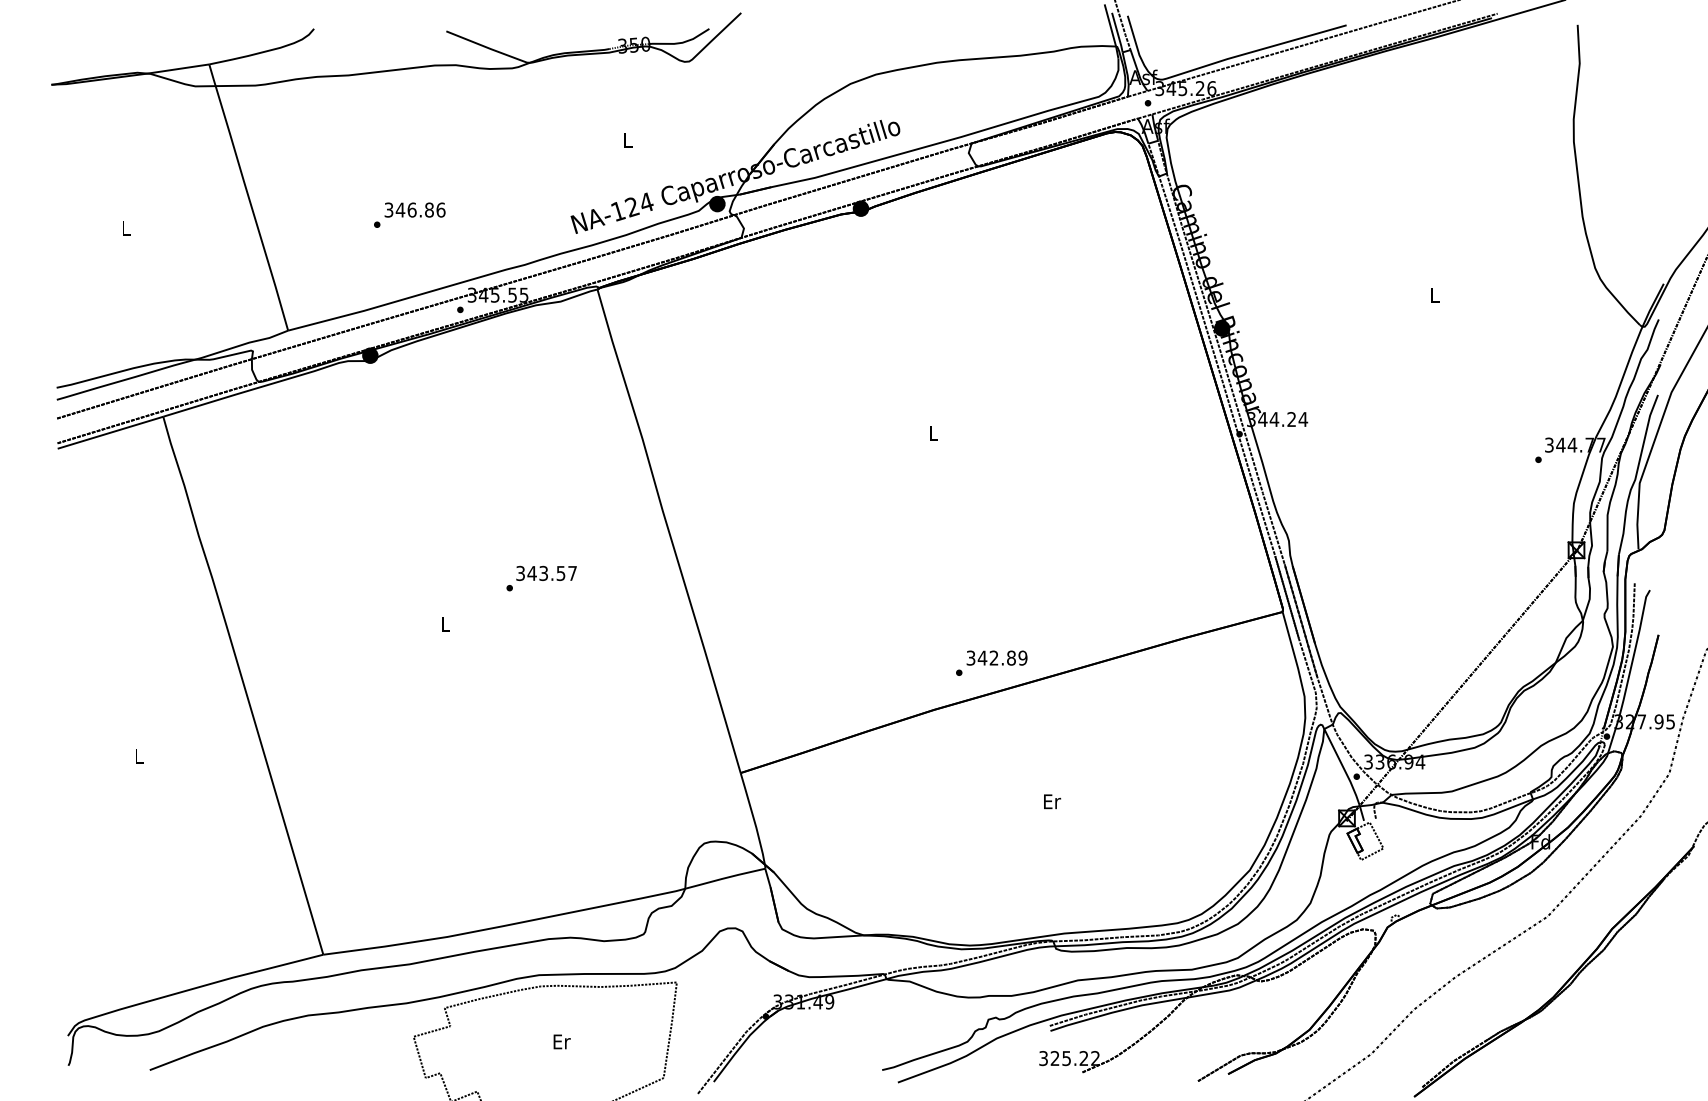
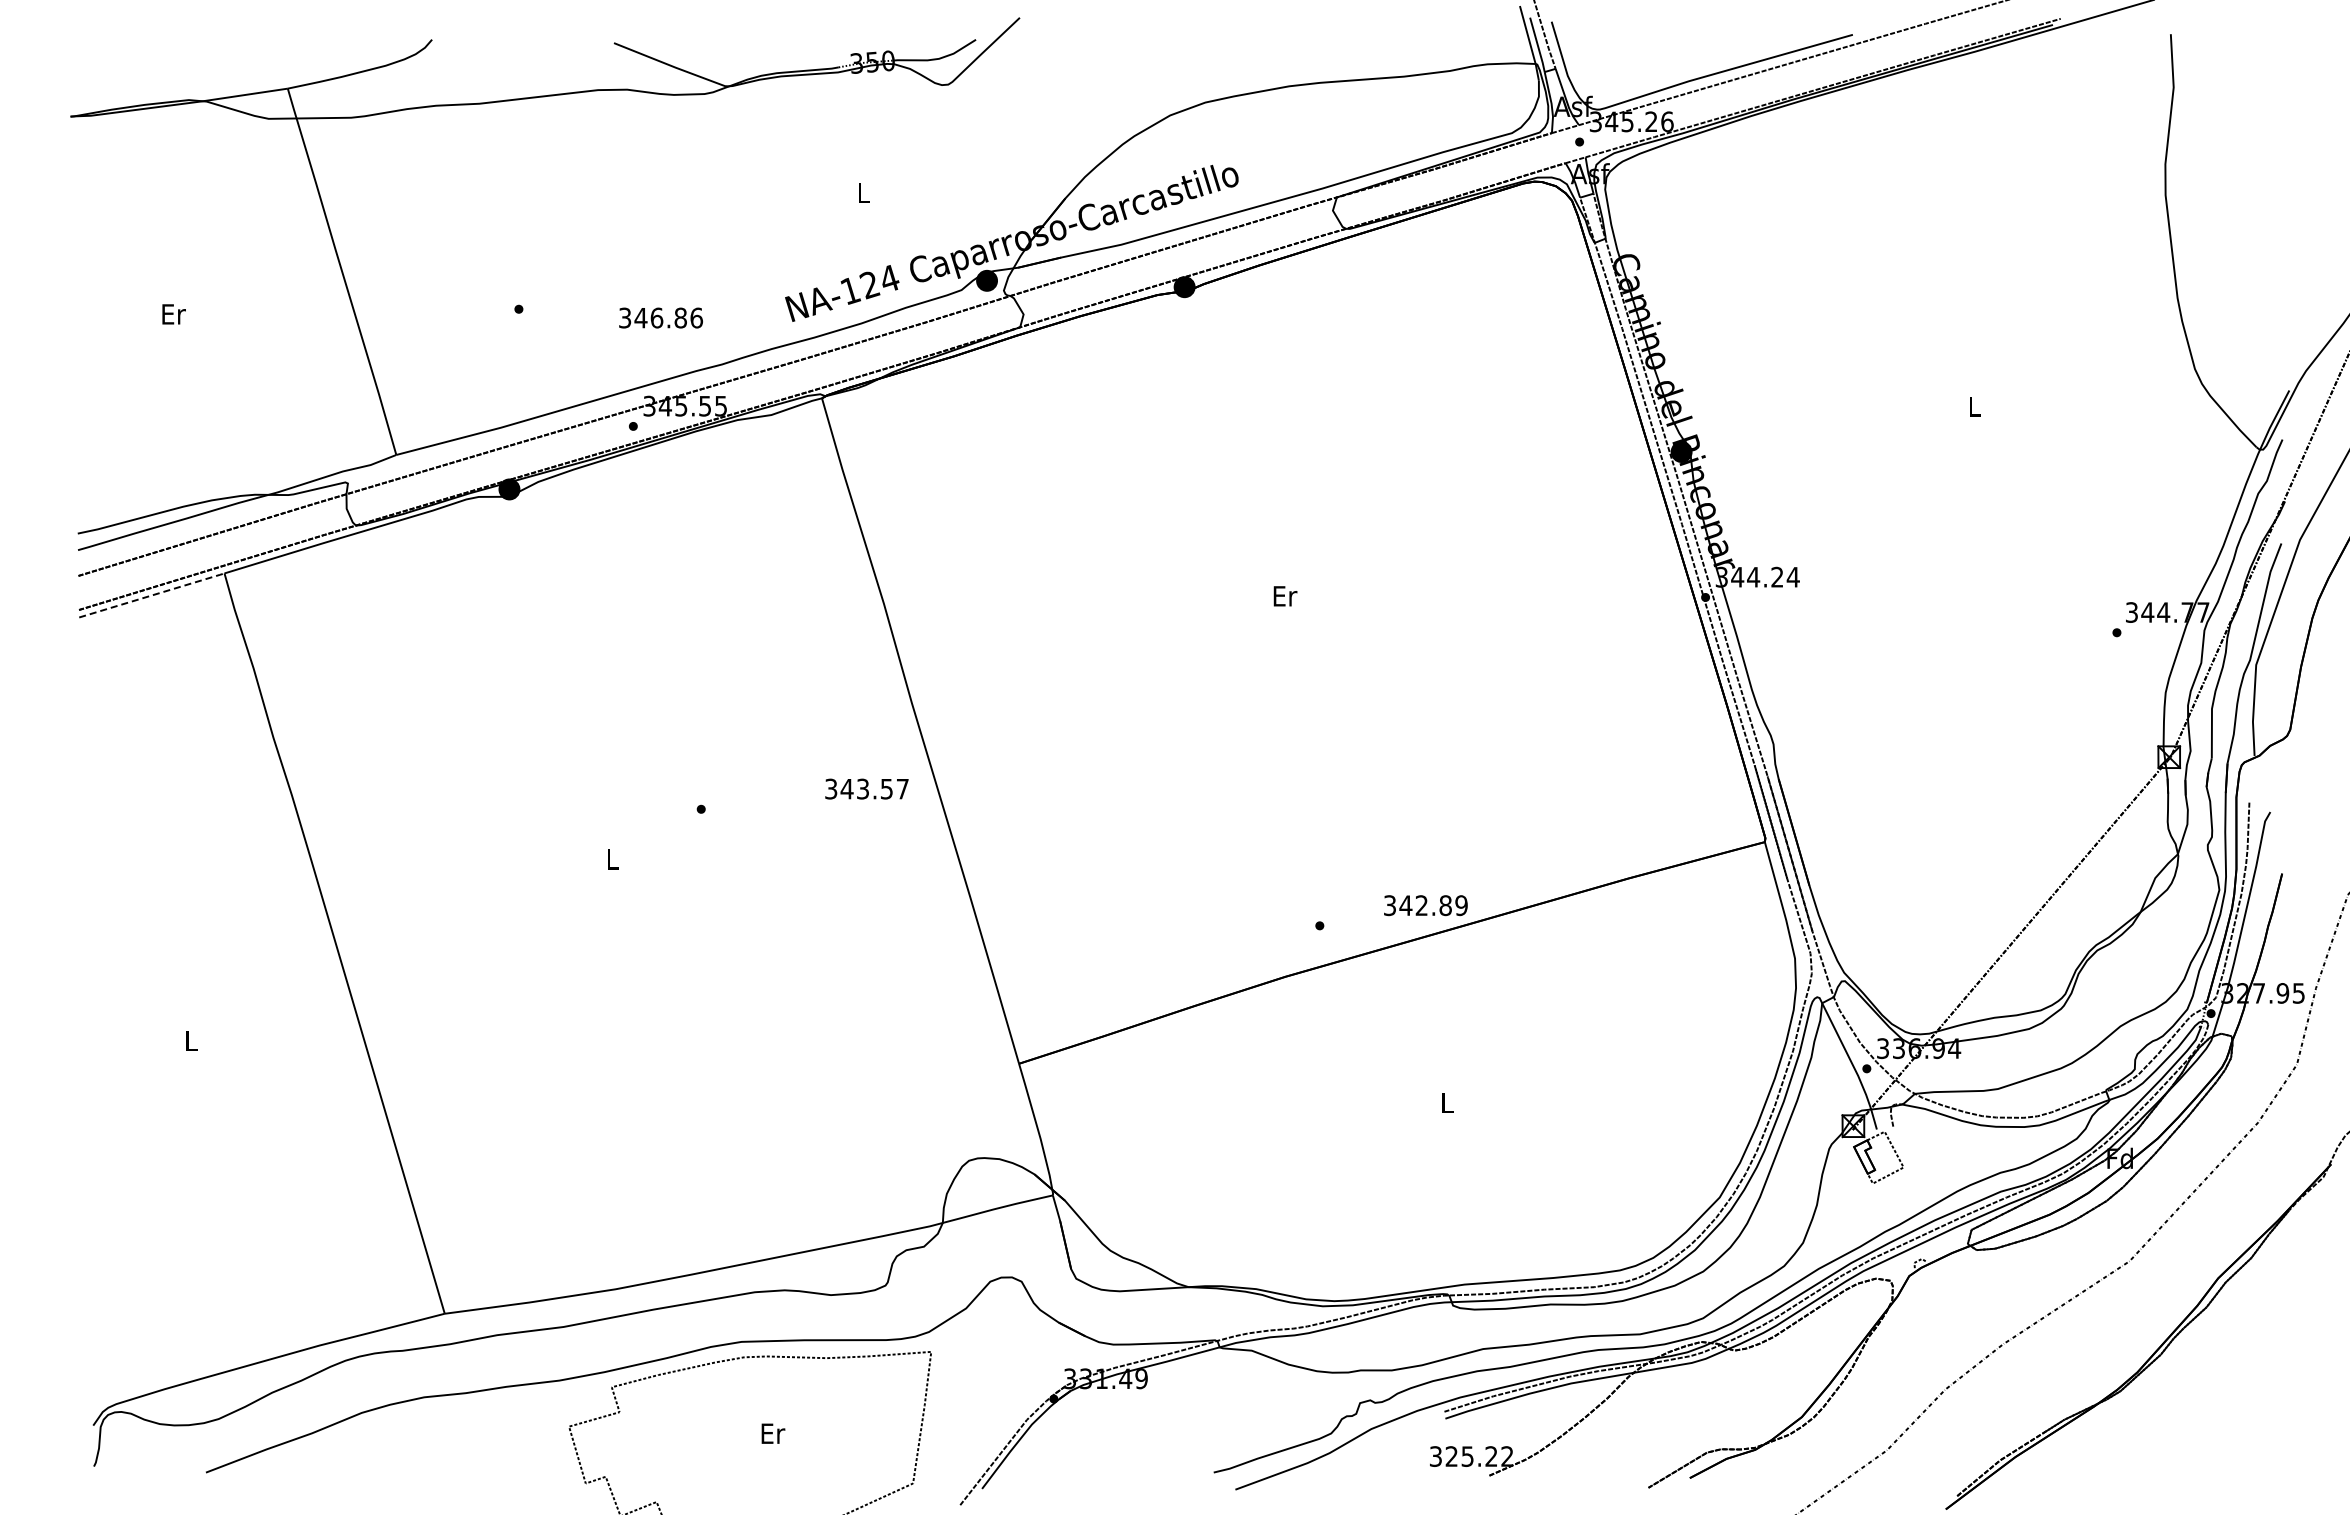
text: (414, 209) -> (660, 317), moved
text: (126, 228) -> (173, 314), L -> Er
line: (110, 432) -> (152, 595), solid -> dashed
text: (934, 433) -> (1285, 596), L -> Er
text: (546, 573) -> (866, 788), moved
text: (996, 658) -> (1425, 905), moved
text: (1052, 801) -> (1447, 1103), Er -> L

